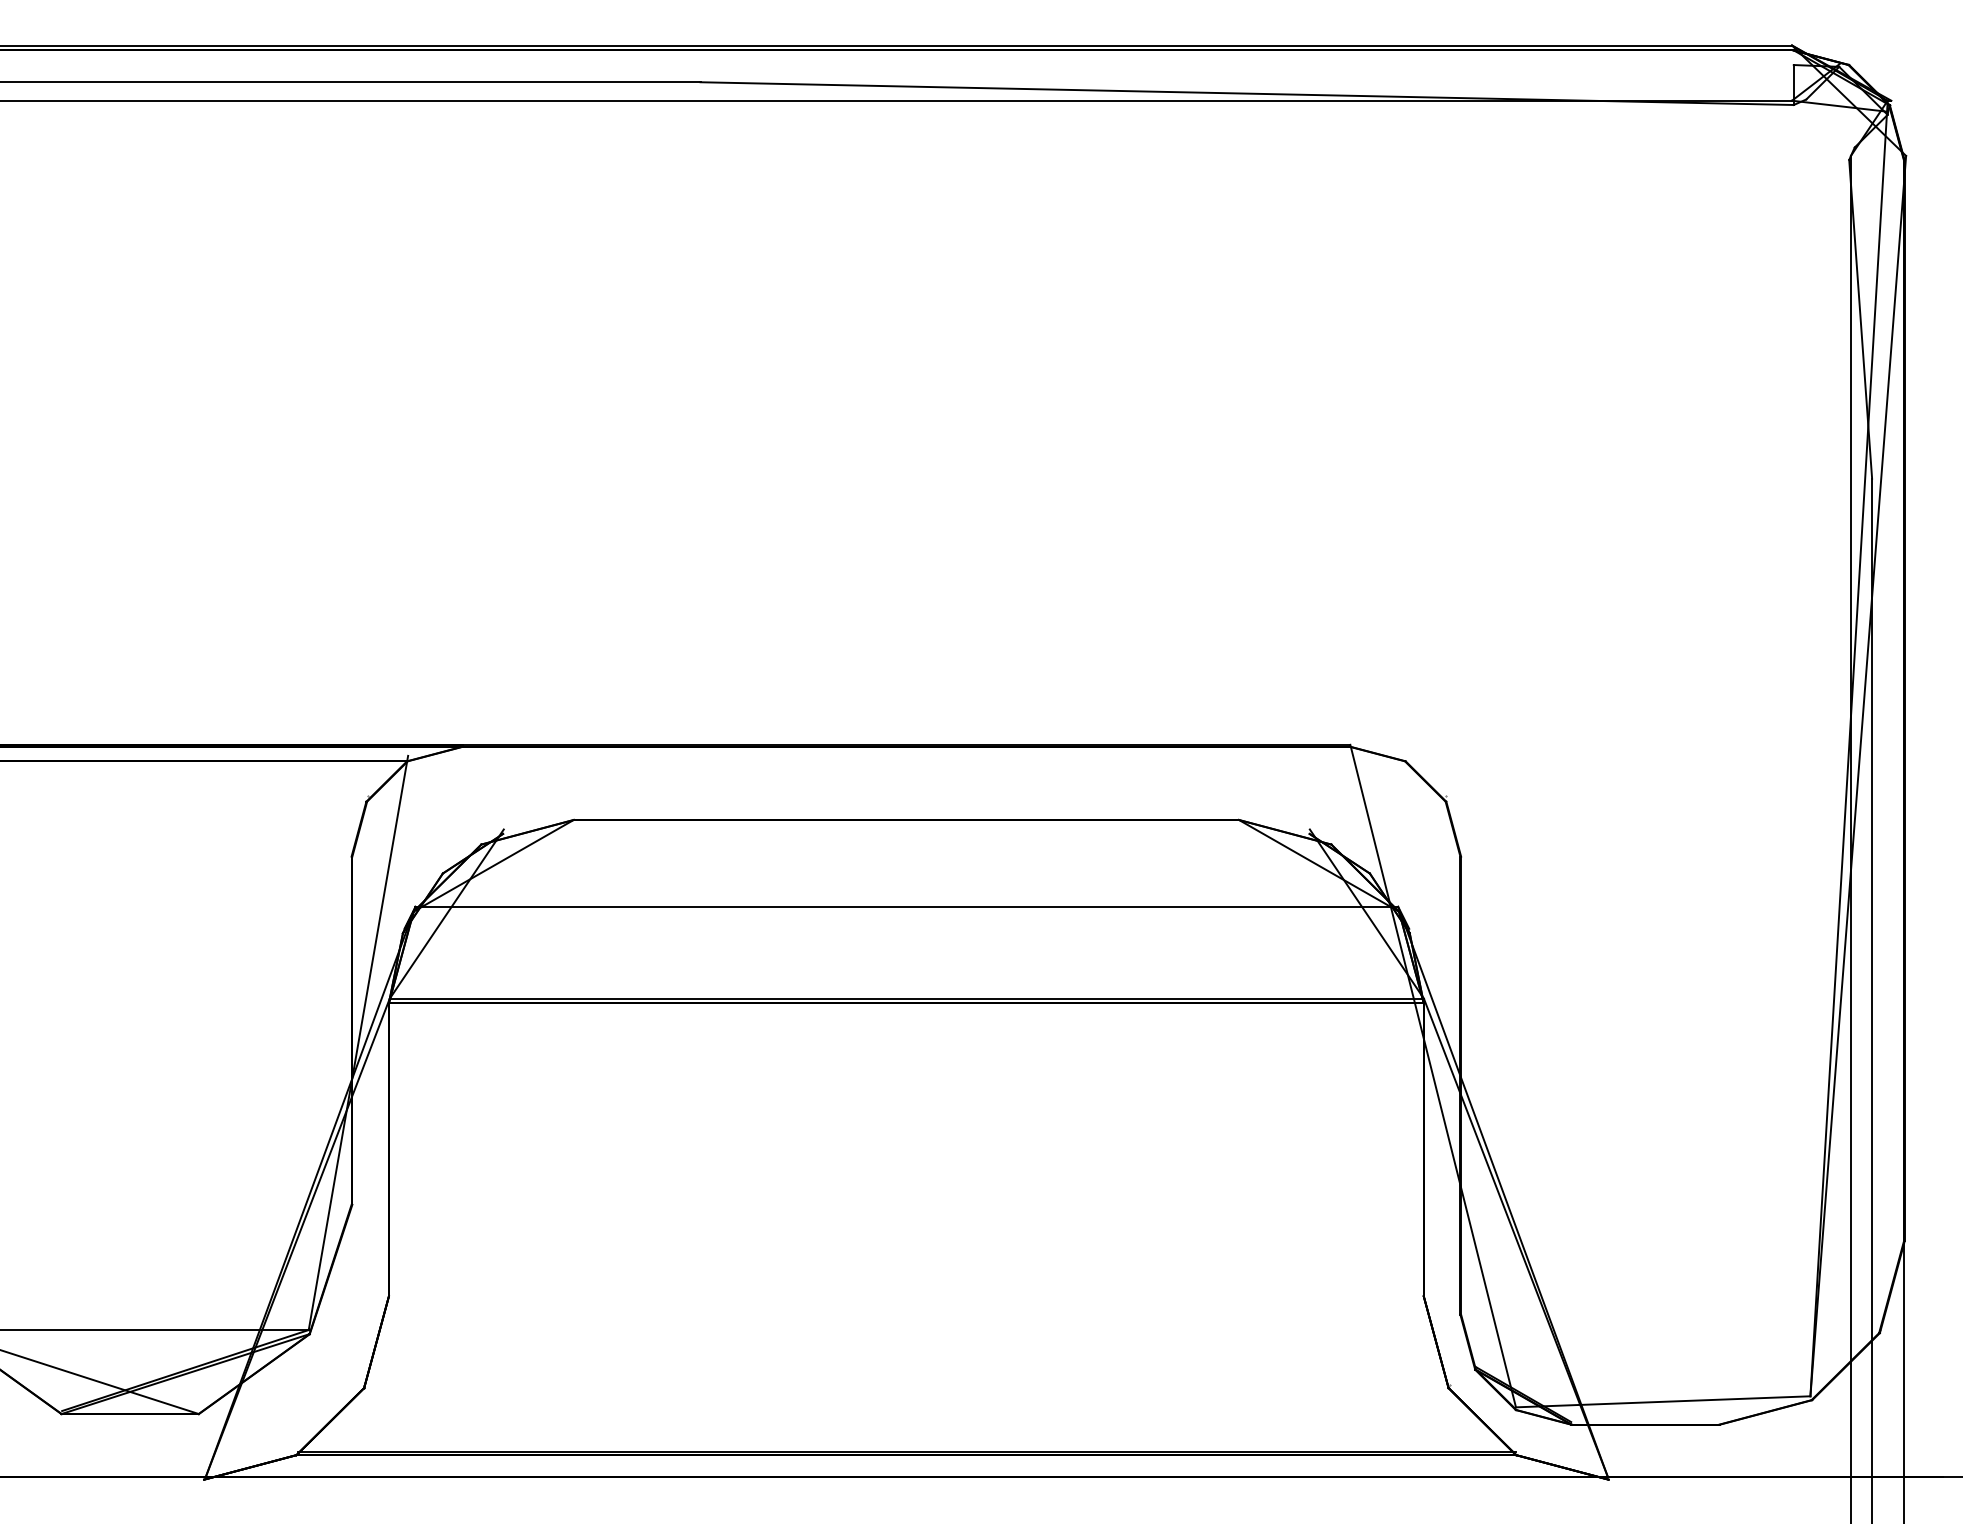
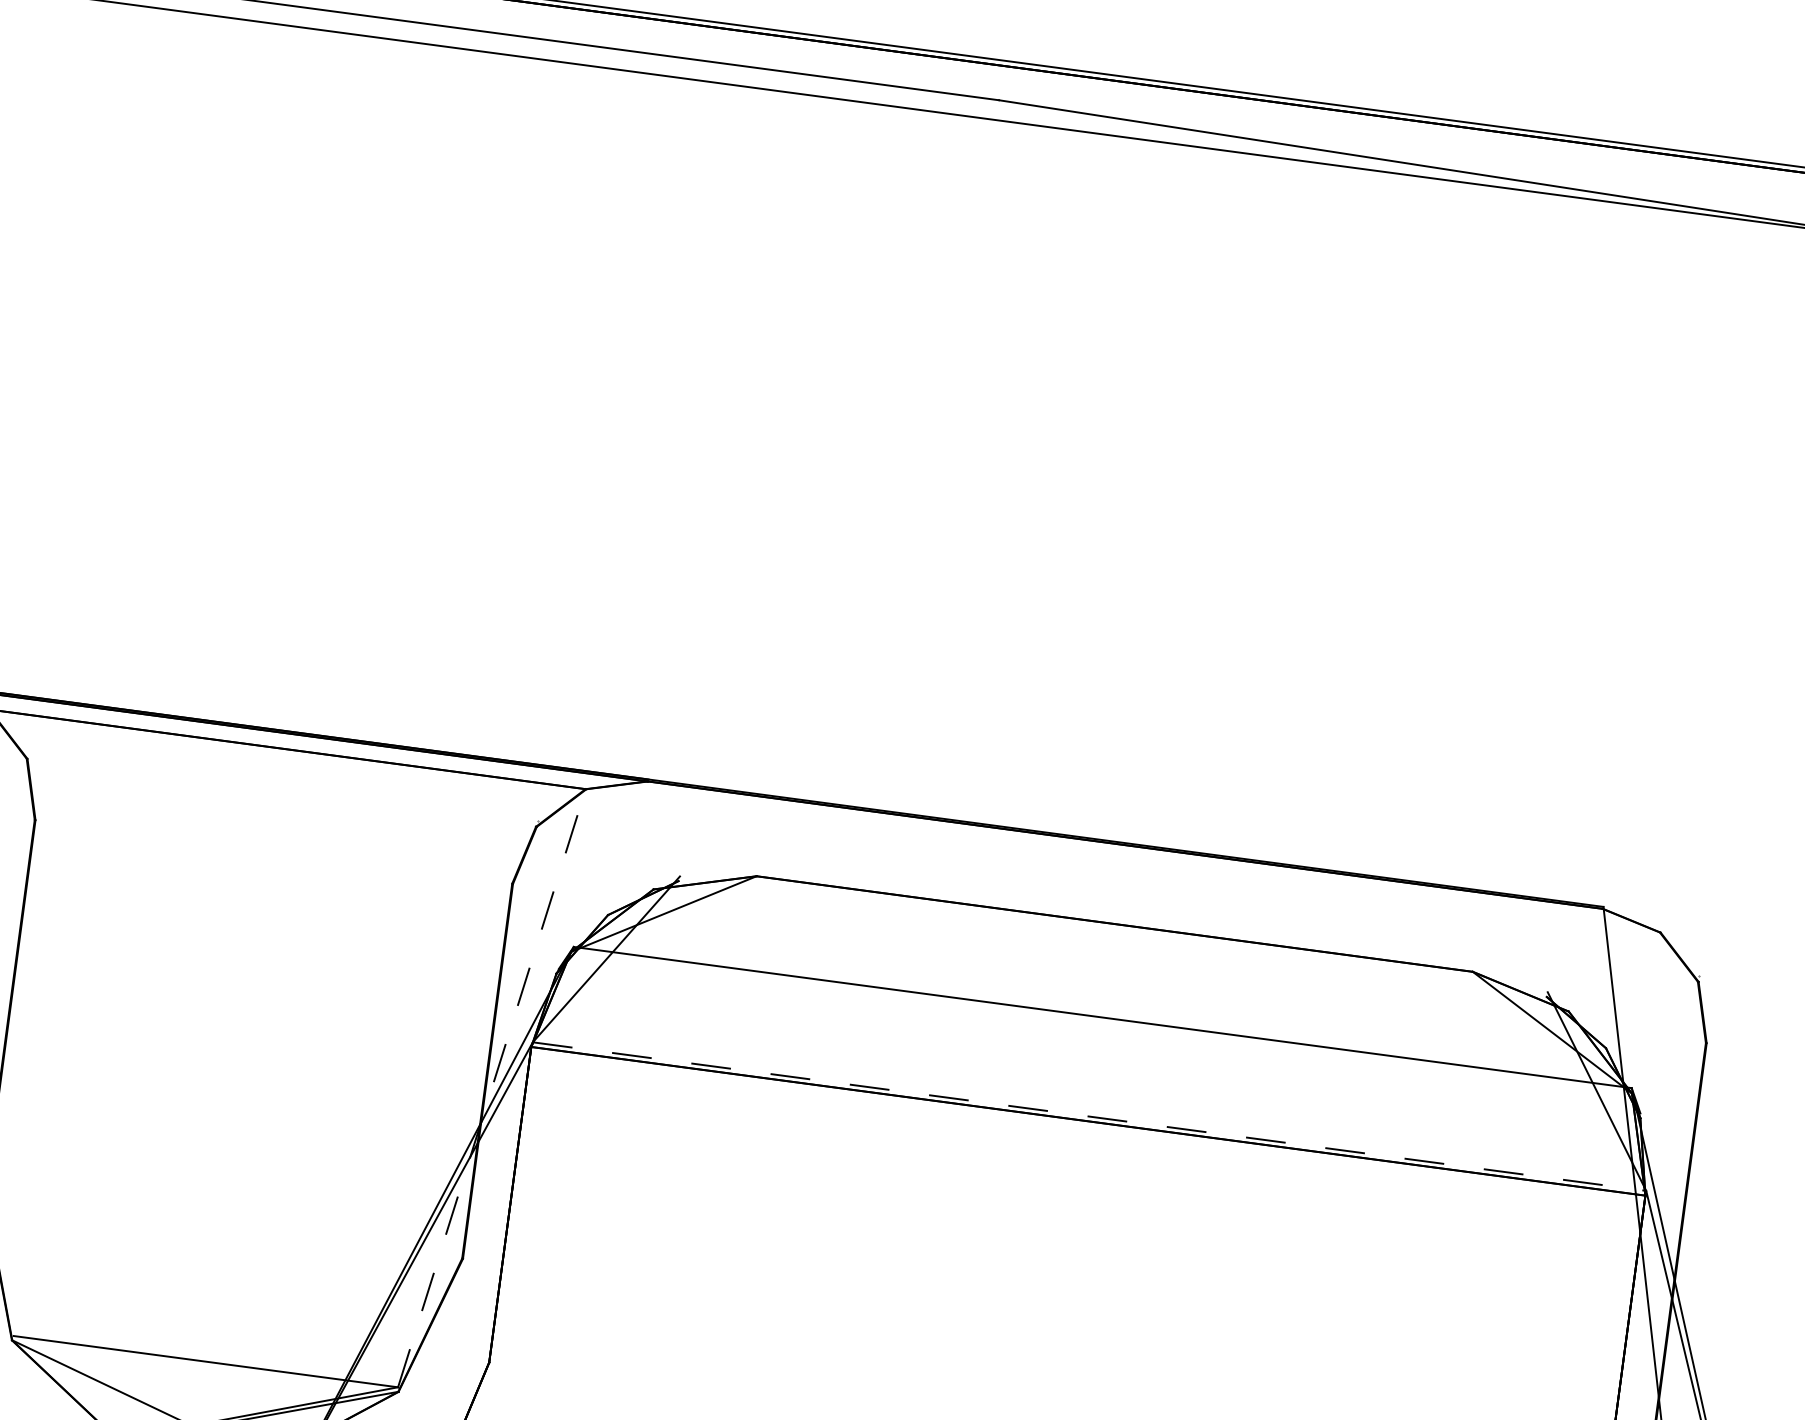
line: (907, 998) -> (1090, 1116), solid -> dashed
line: (358, 1042) -> (492, 1084), solid -> dashed

